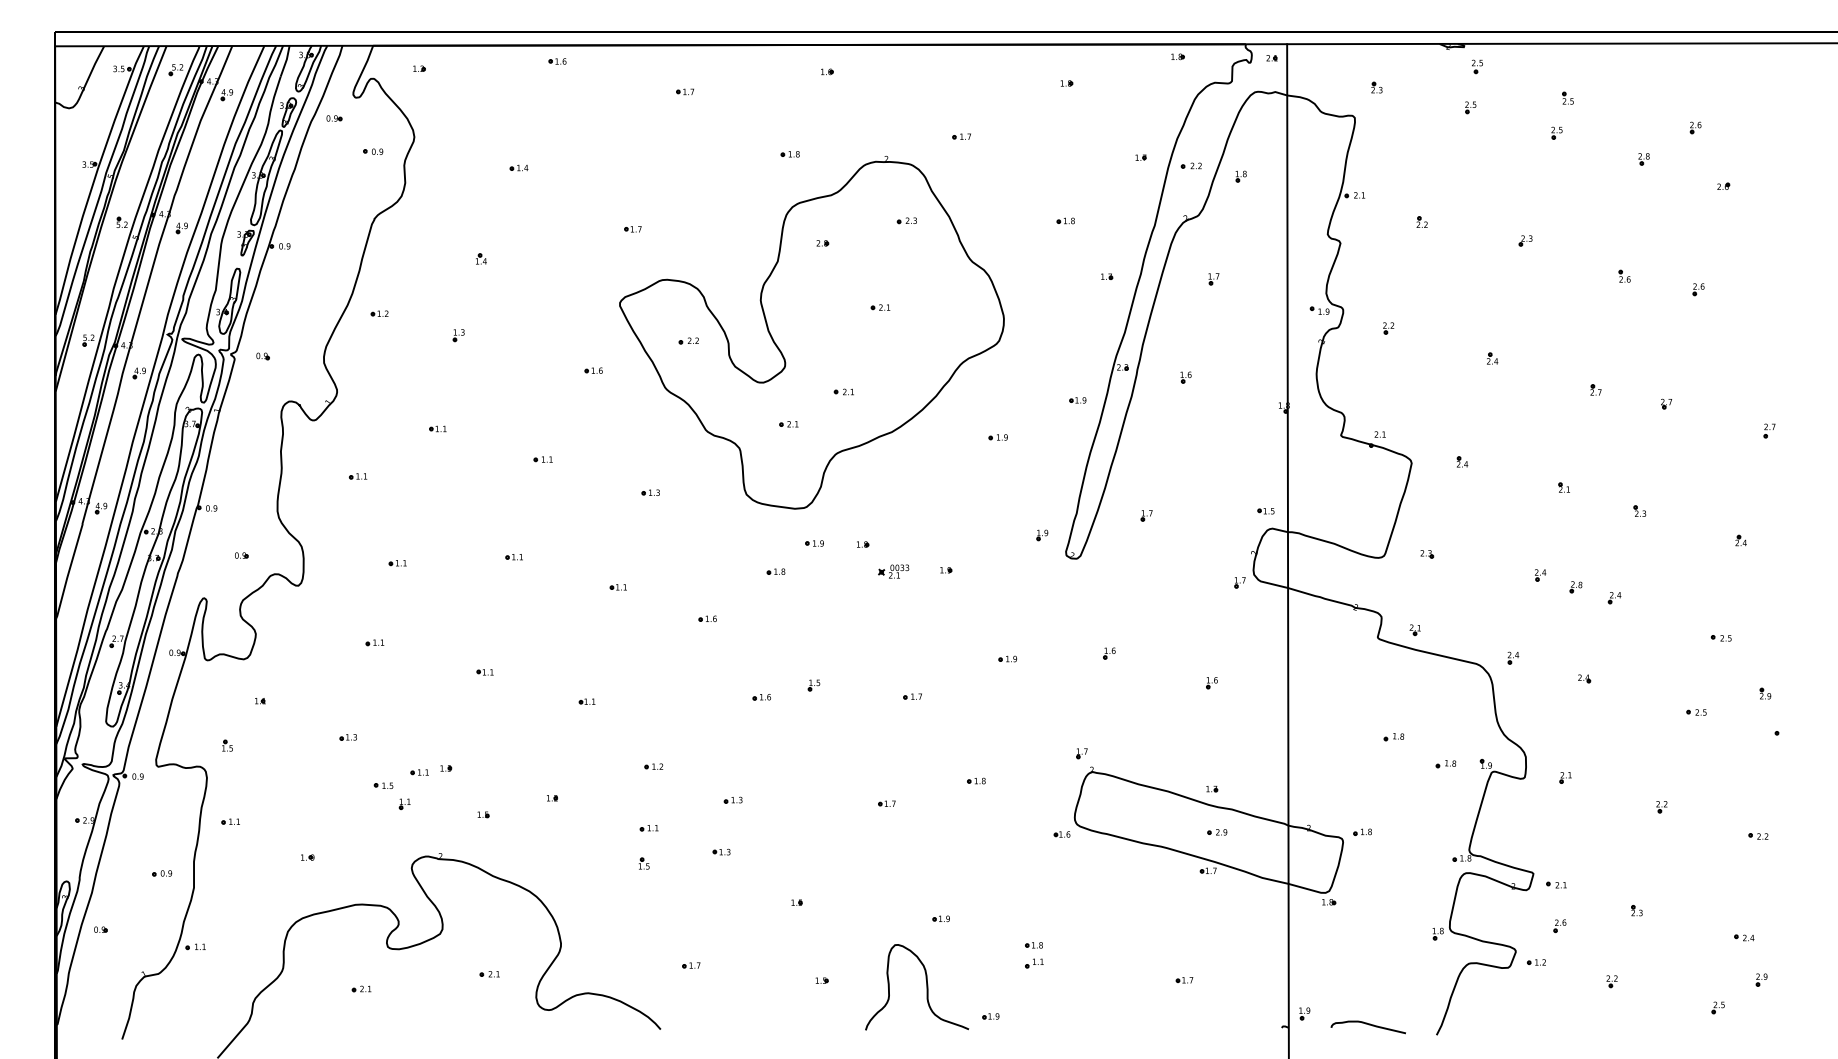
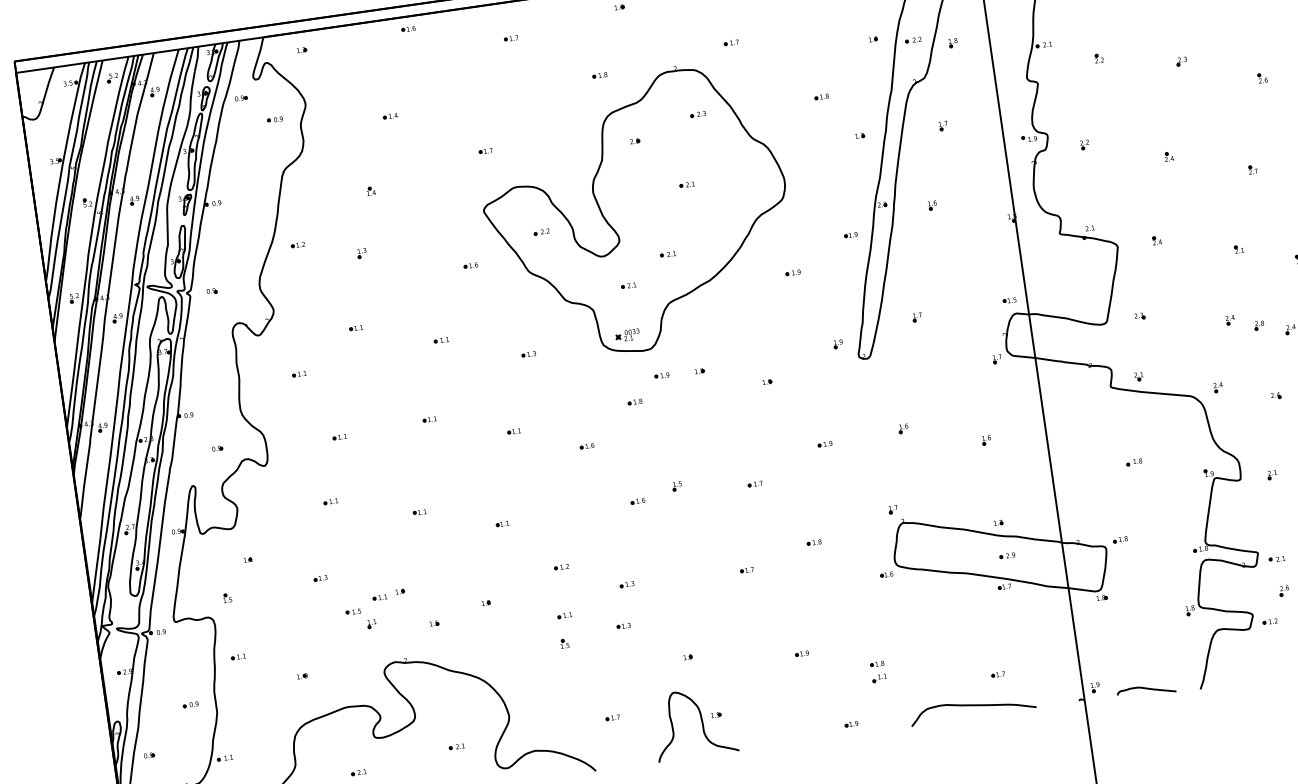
part: (893, 571) -> (627, 335), moved
part: (1445, 764) -> (1177, 477), removed
curve: (926, 987) -> (701, 722), moved
curve: (1146, 1015) -> (972, 706), added

